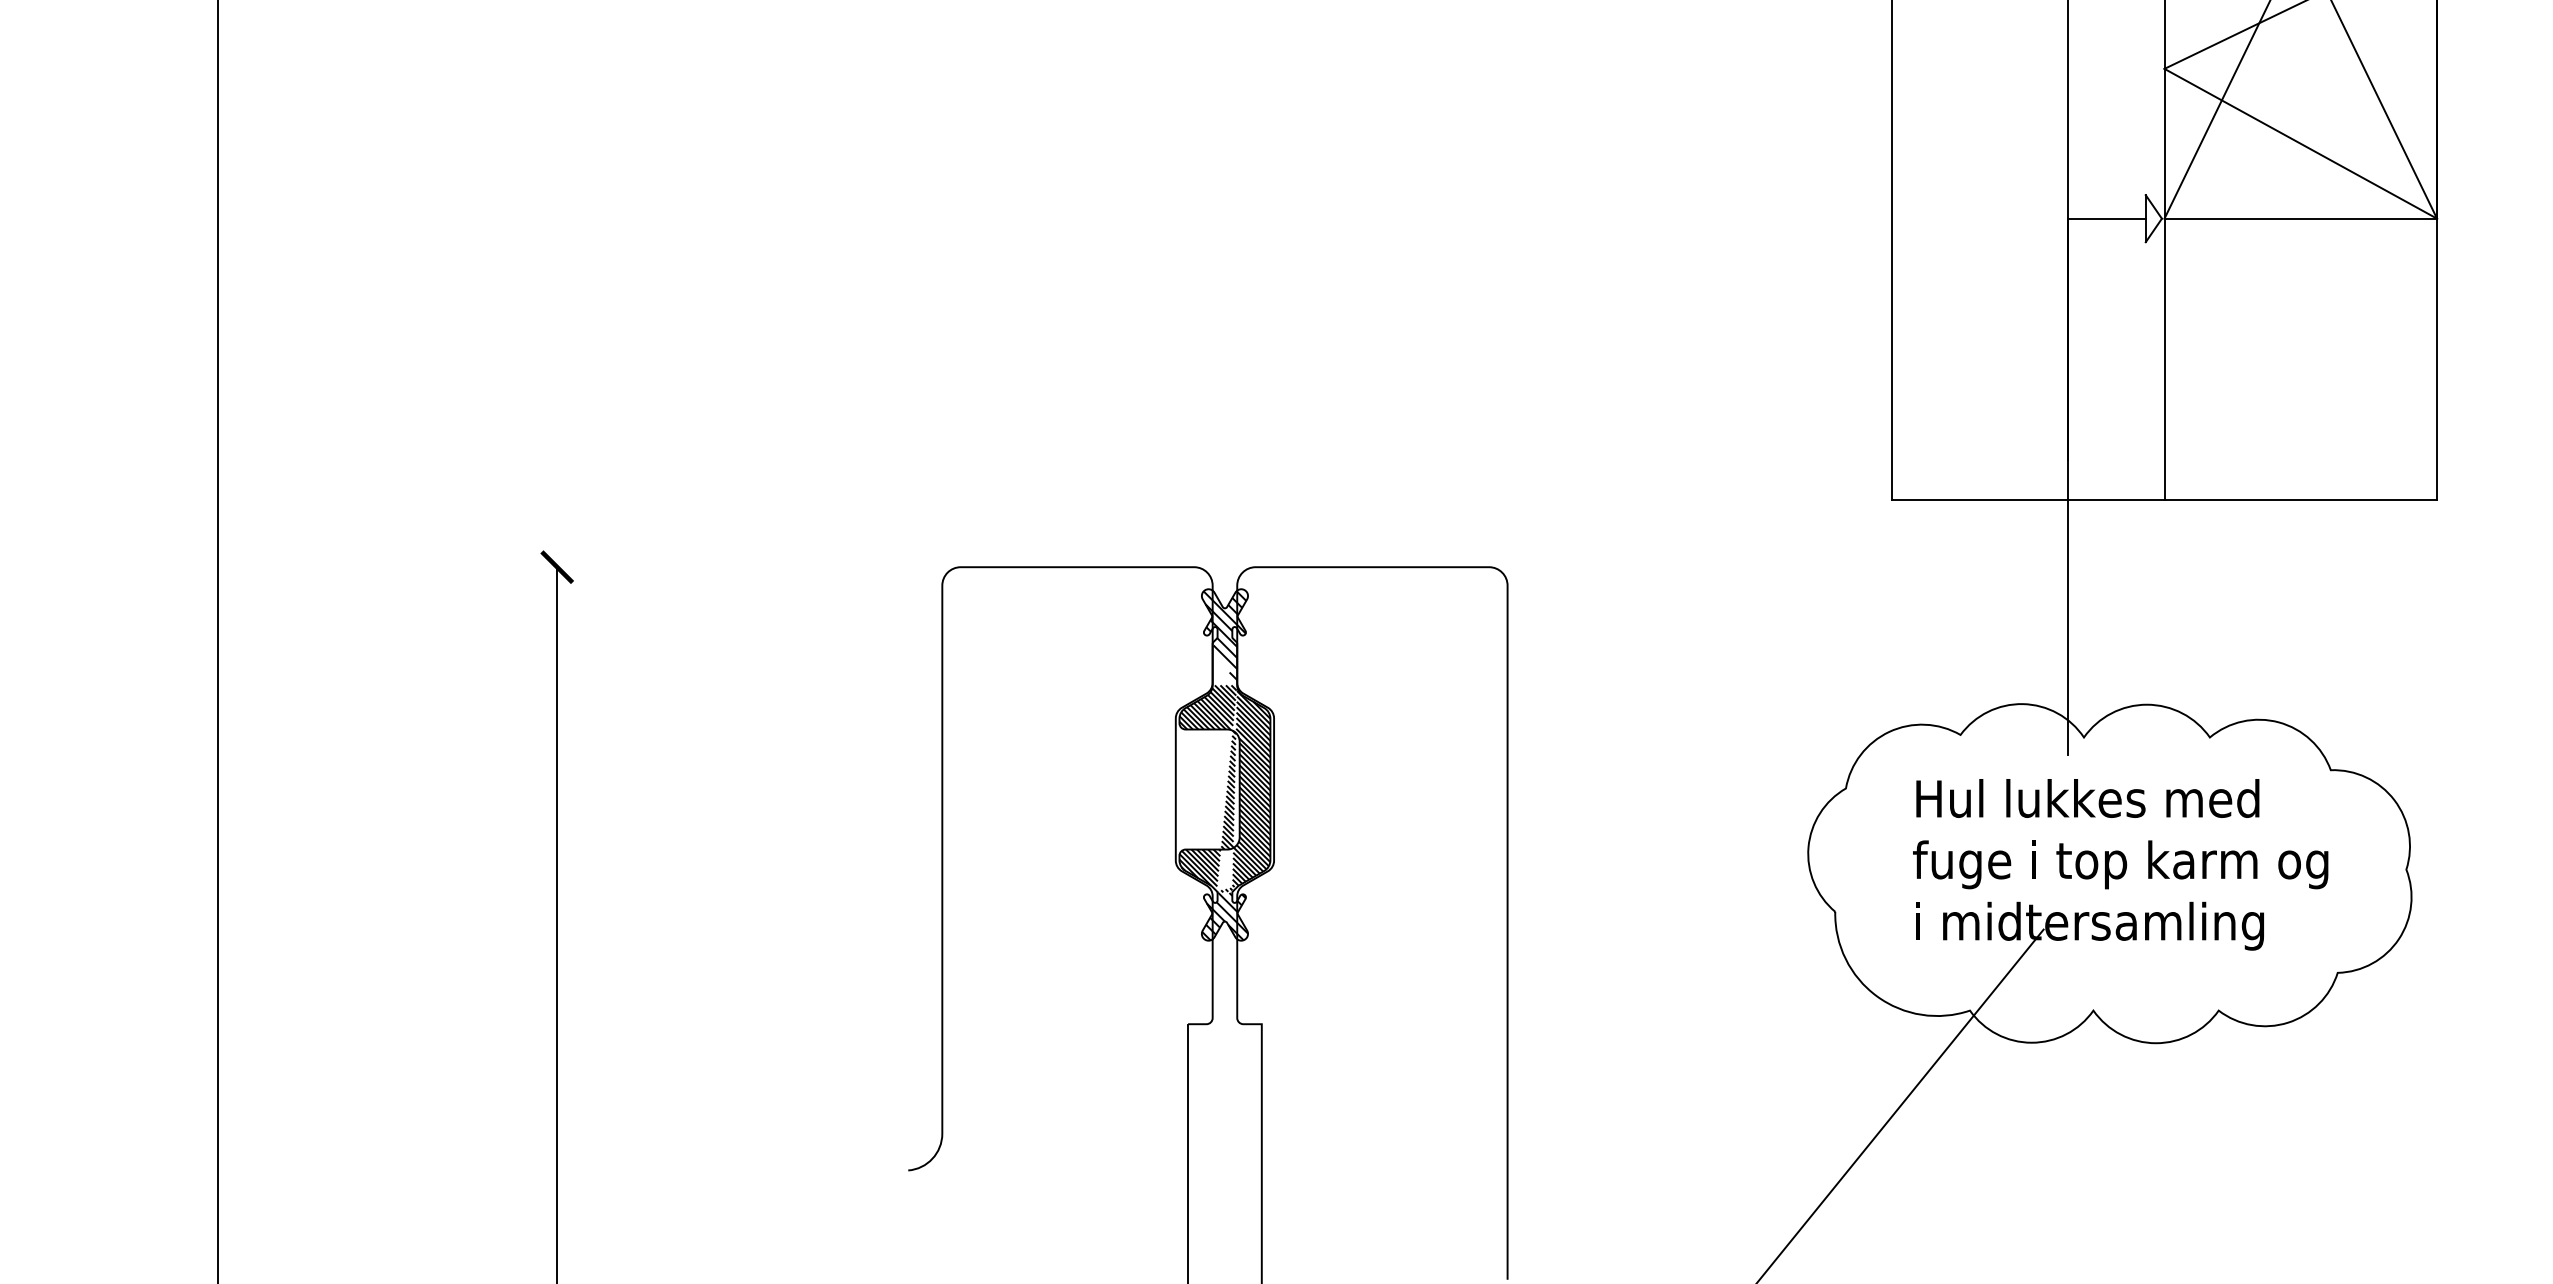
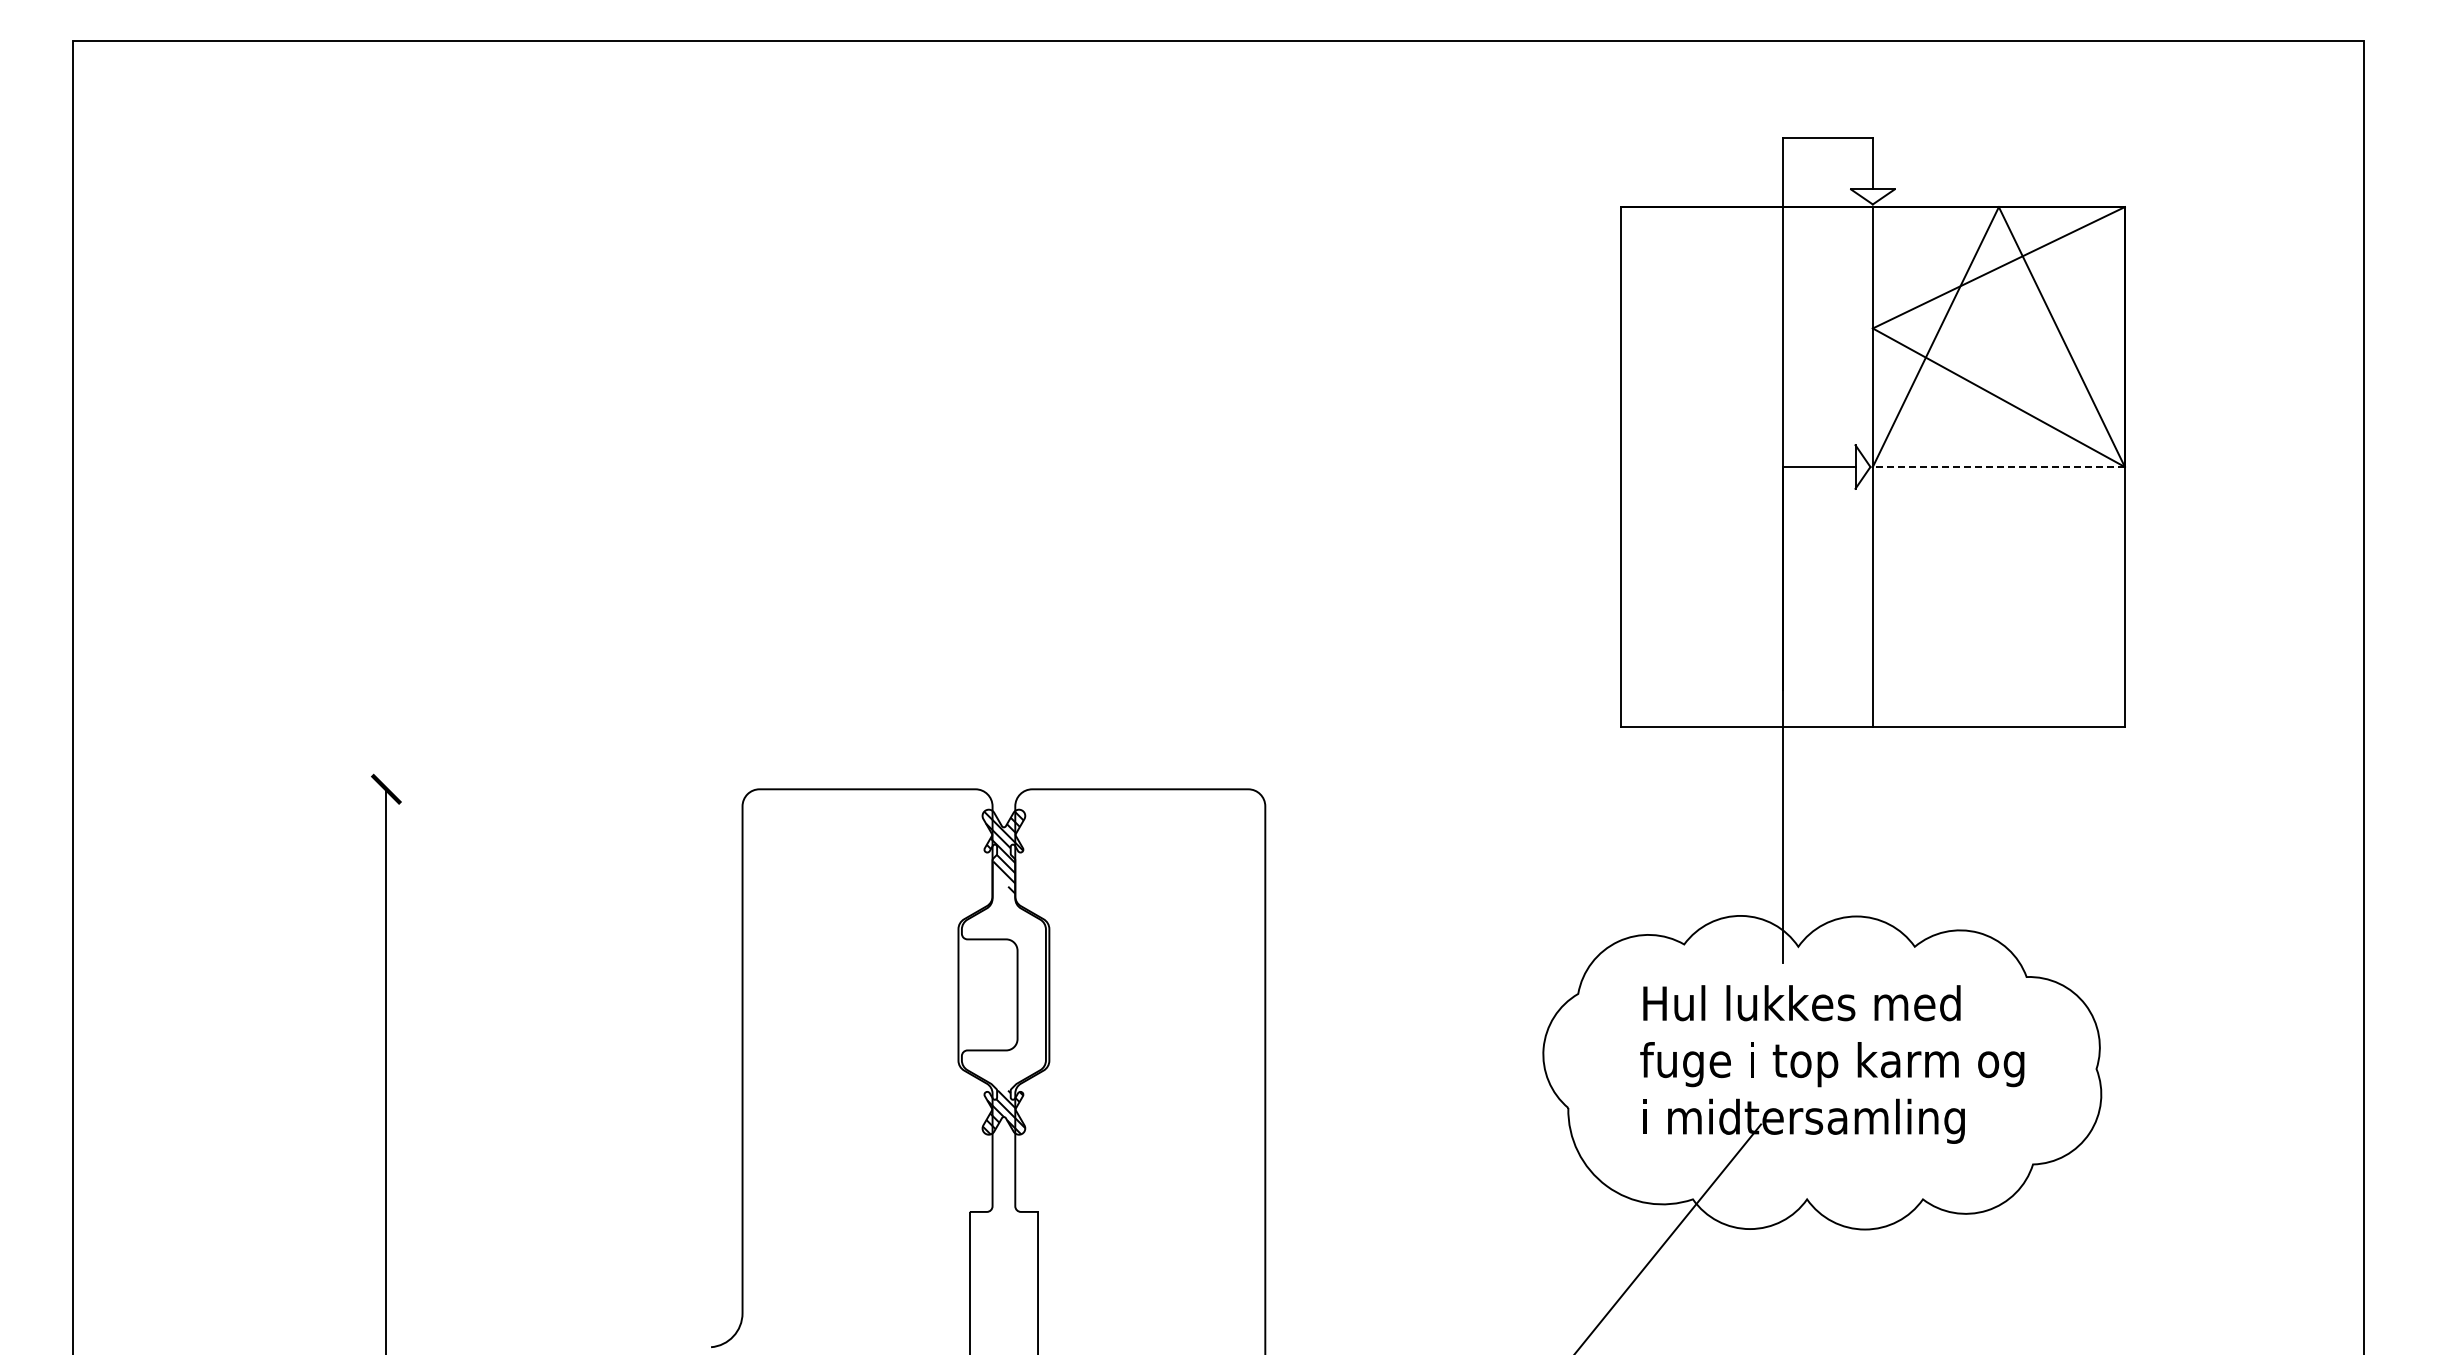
line: (2300, 219) -> (1998, 467), solid -> dashed
hatch: (1224, 789) -> (1003, 994), removed

